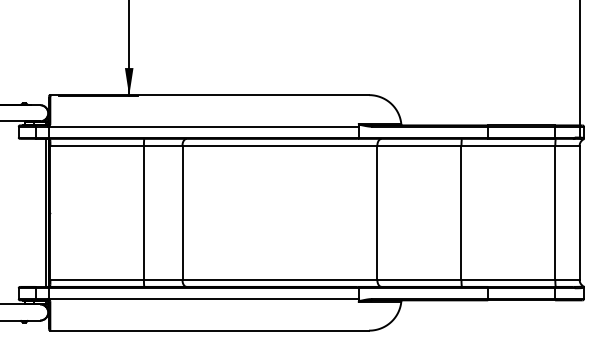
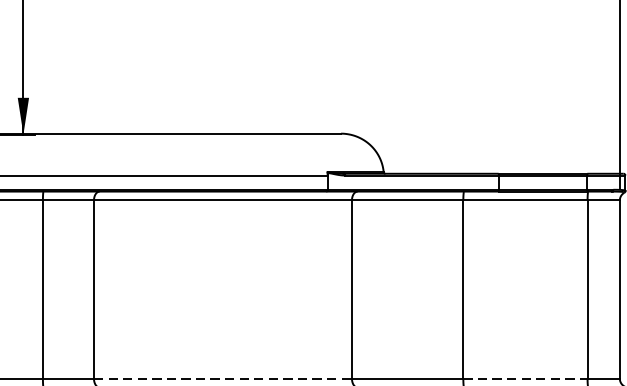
line: (280, 280) -> (223, 379), solid -> dashed
line: (508, 280) -> (525, 379), solid -> dashed

